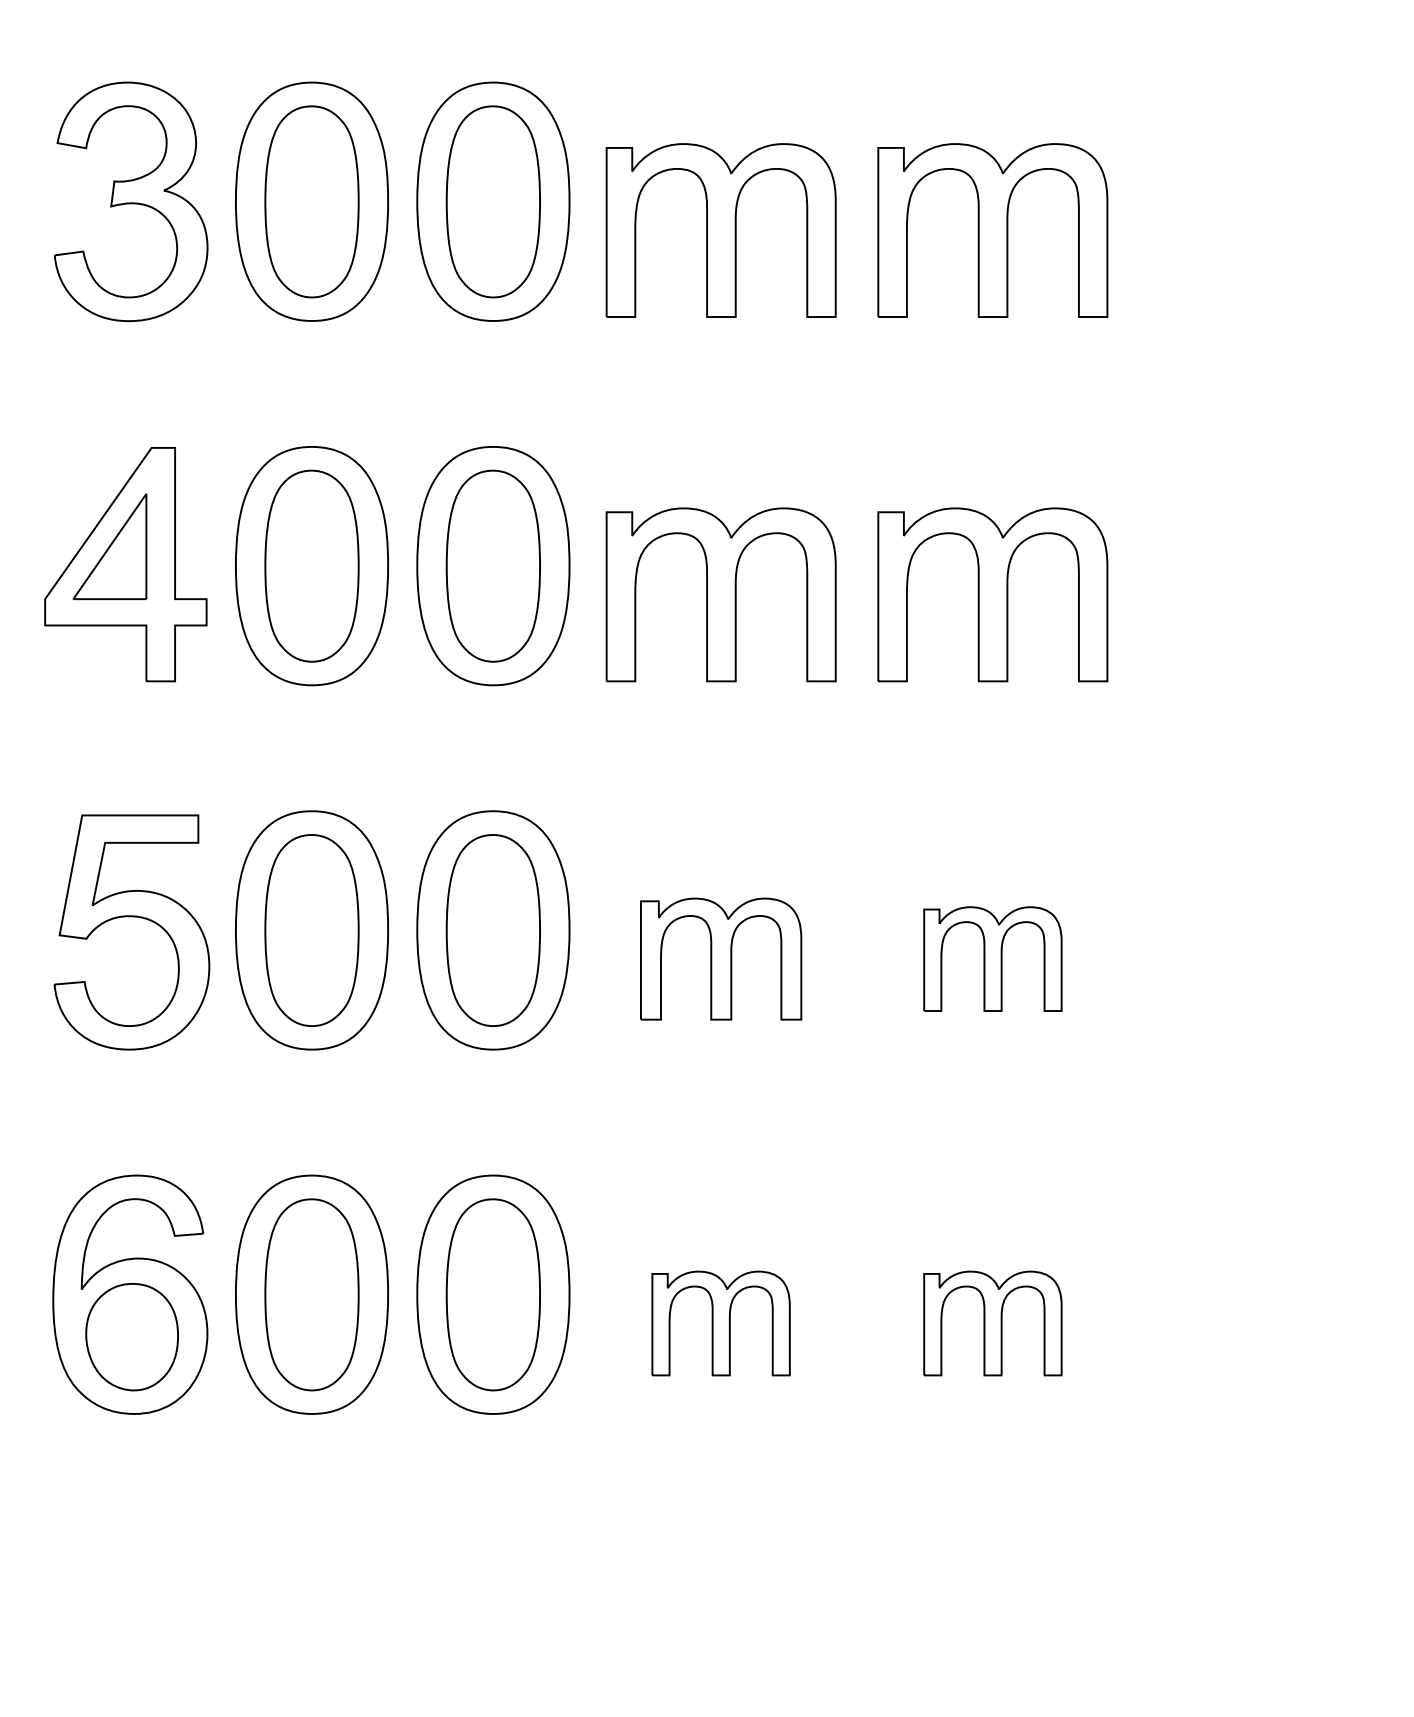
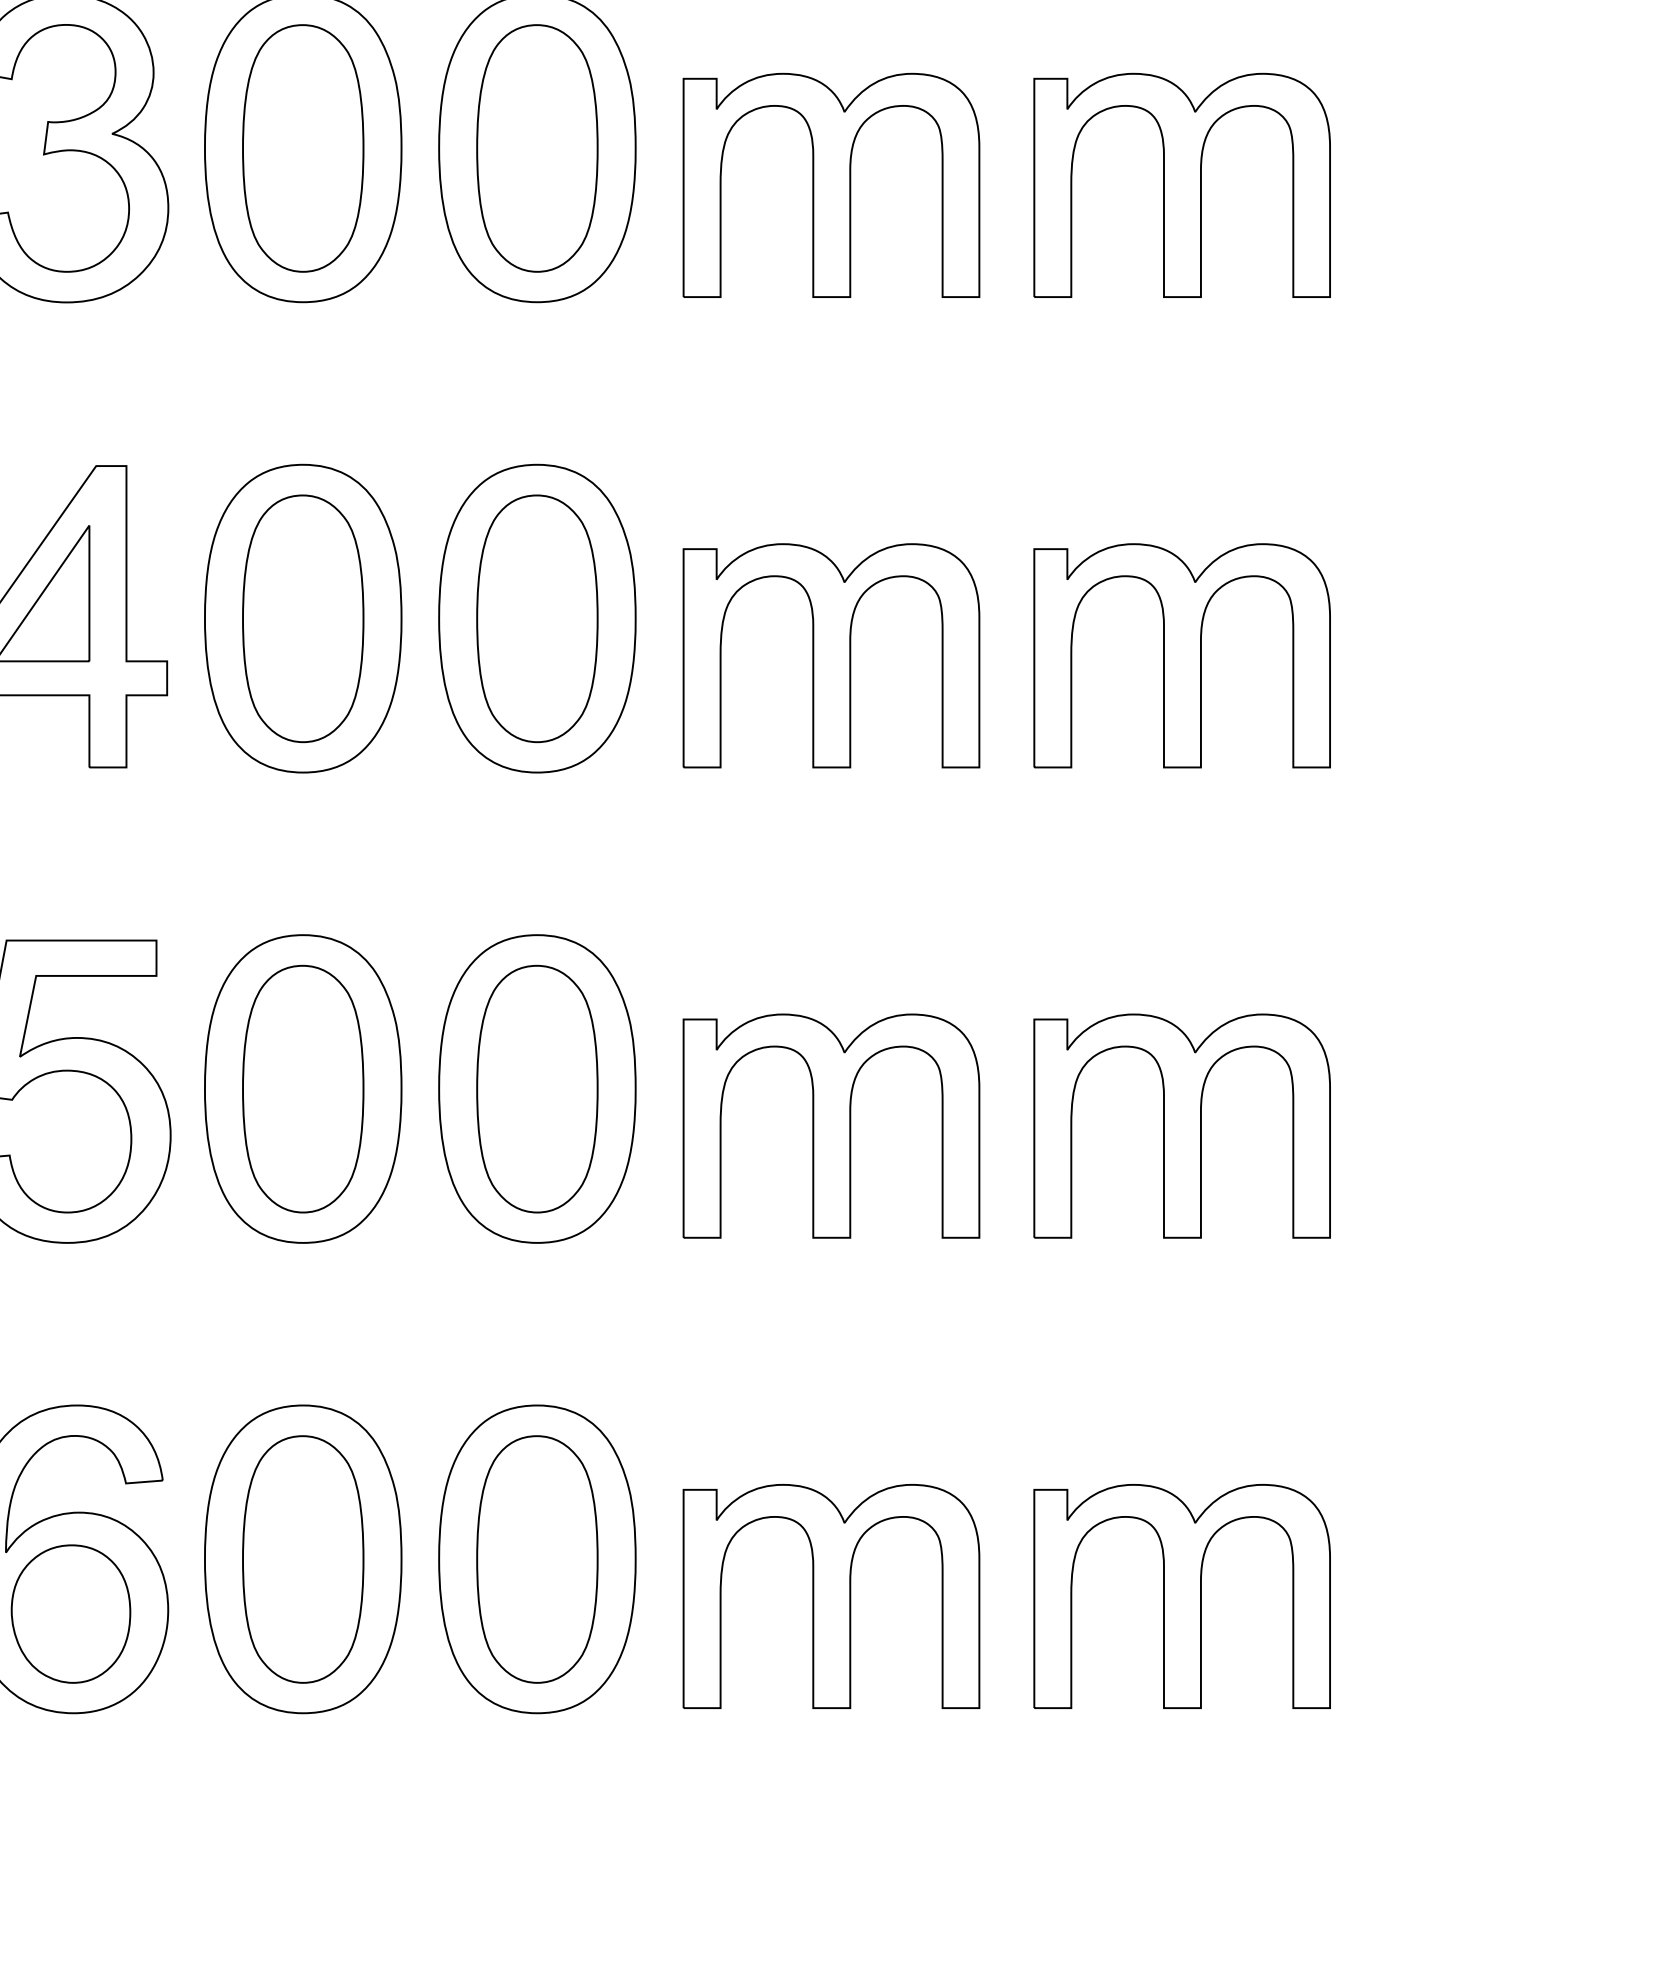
part: (720, 958) -> (830, 1125), size x1.43
part: (992, 958) -> (1181, 1125), size x1.67
part: (720, 1323) -> (830, 1596), size x1.67
part: (992, 1323) -> (1181, 1596), size x1.67

